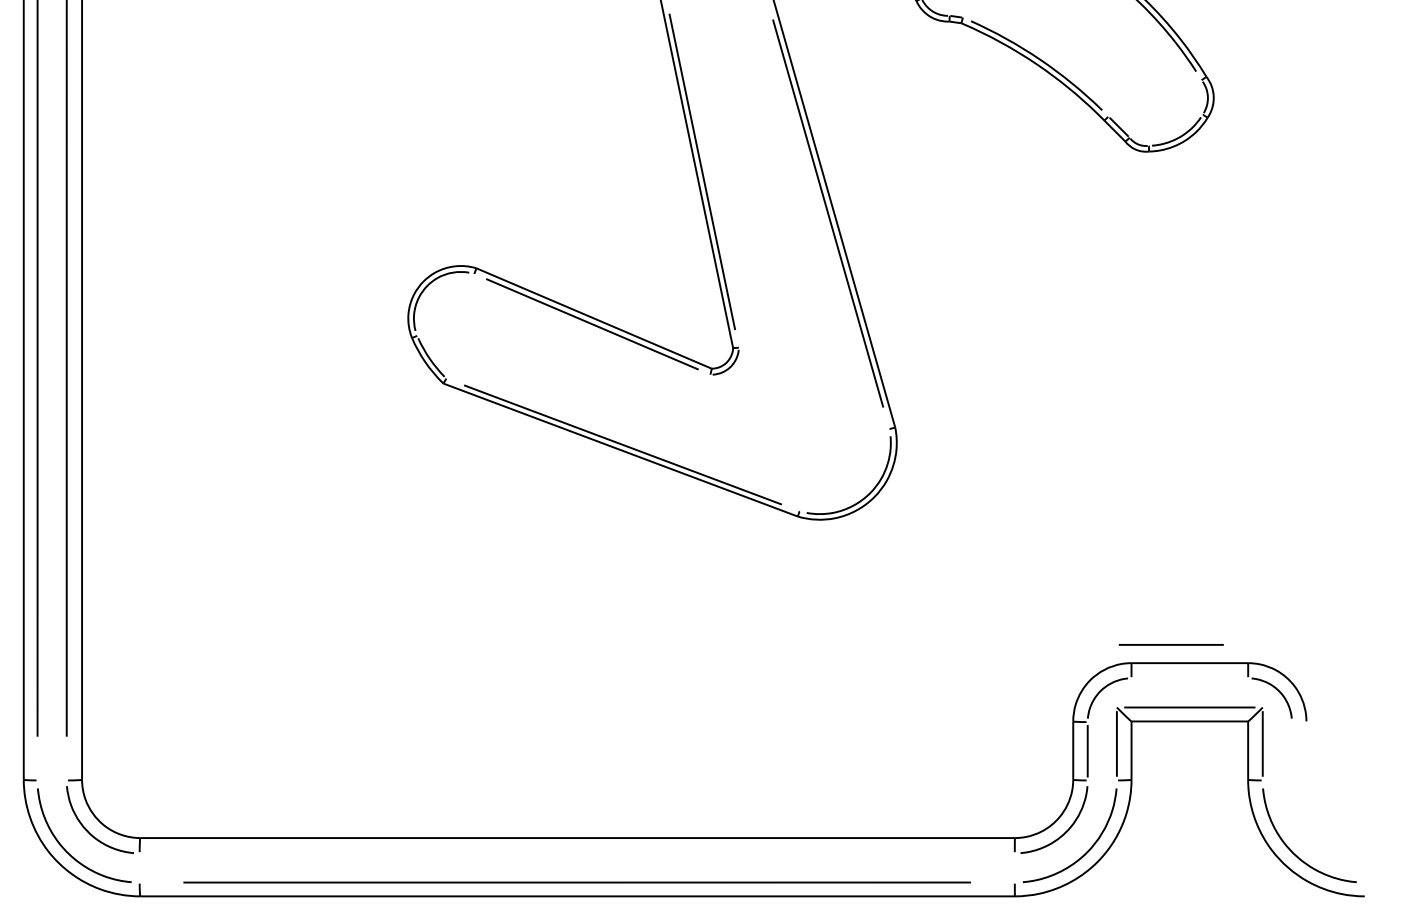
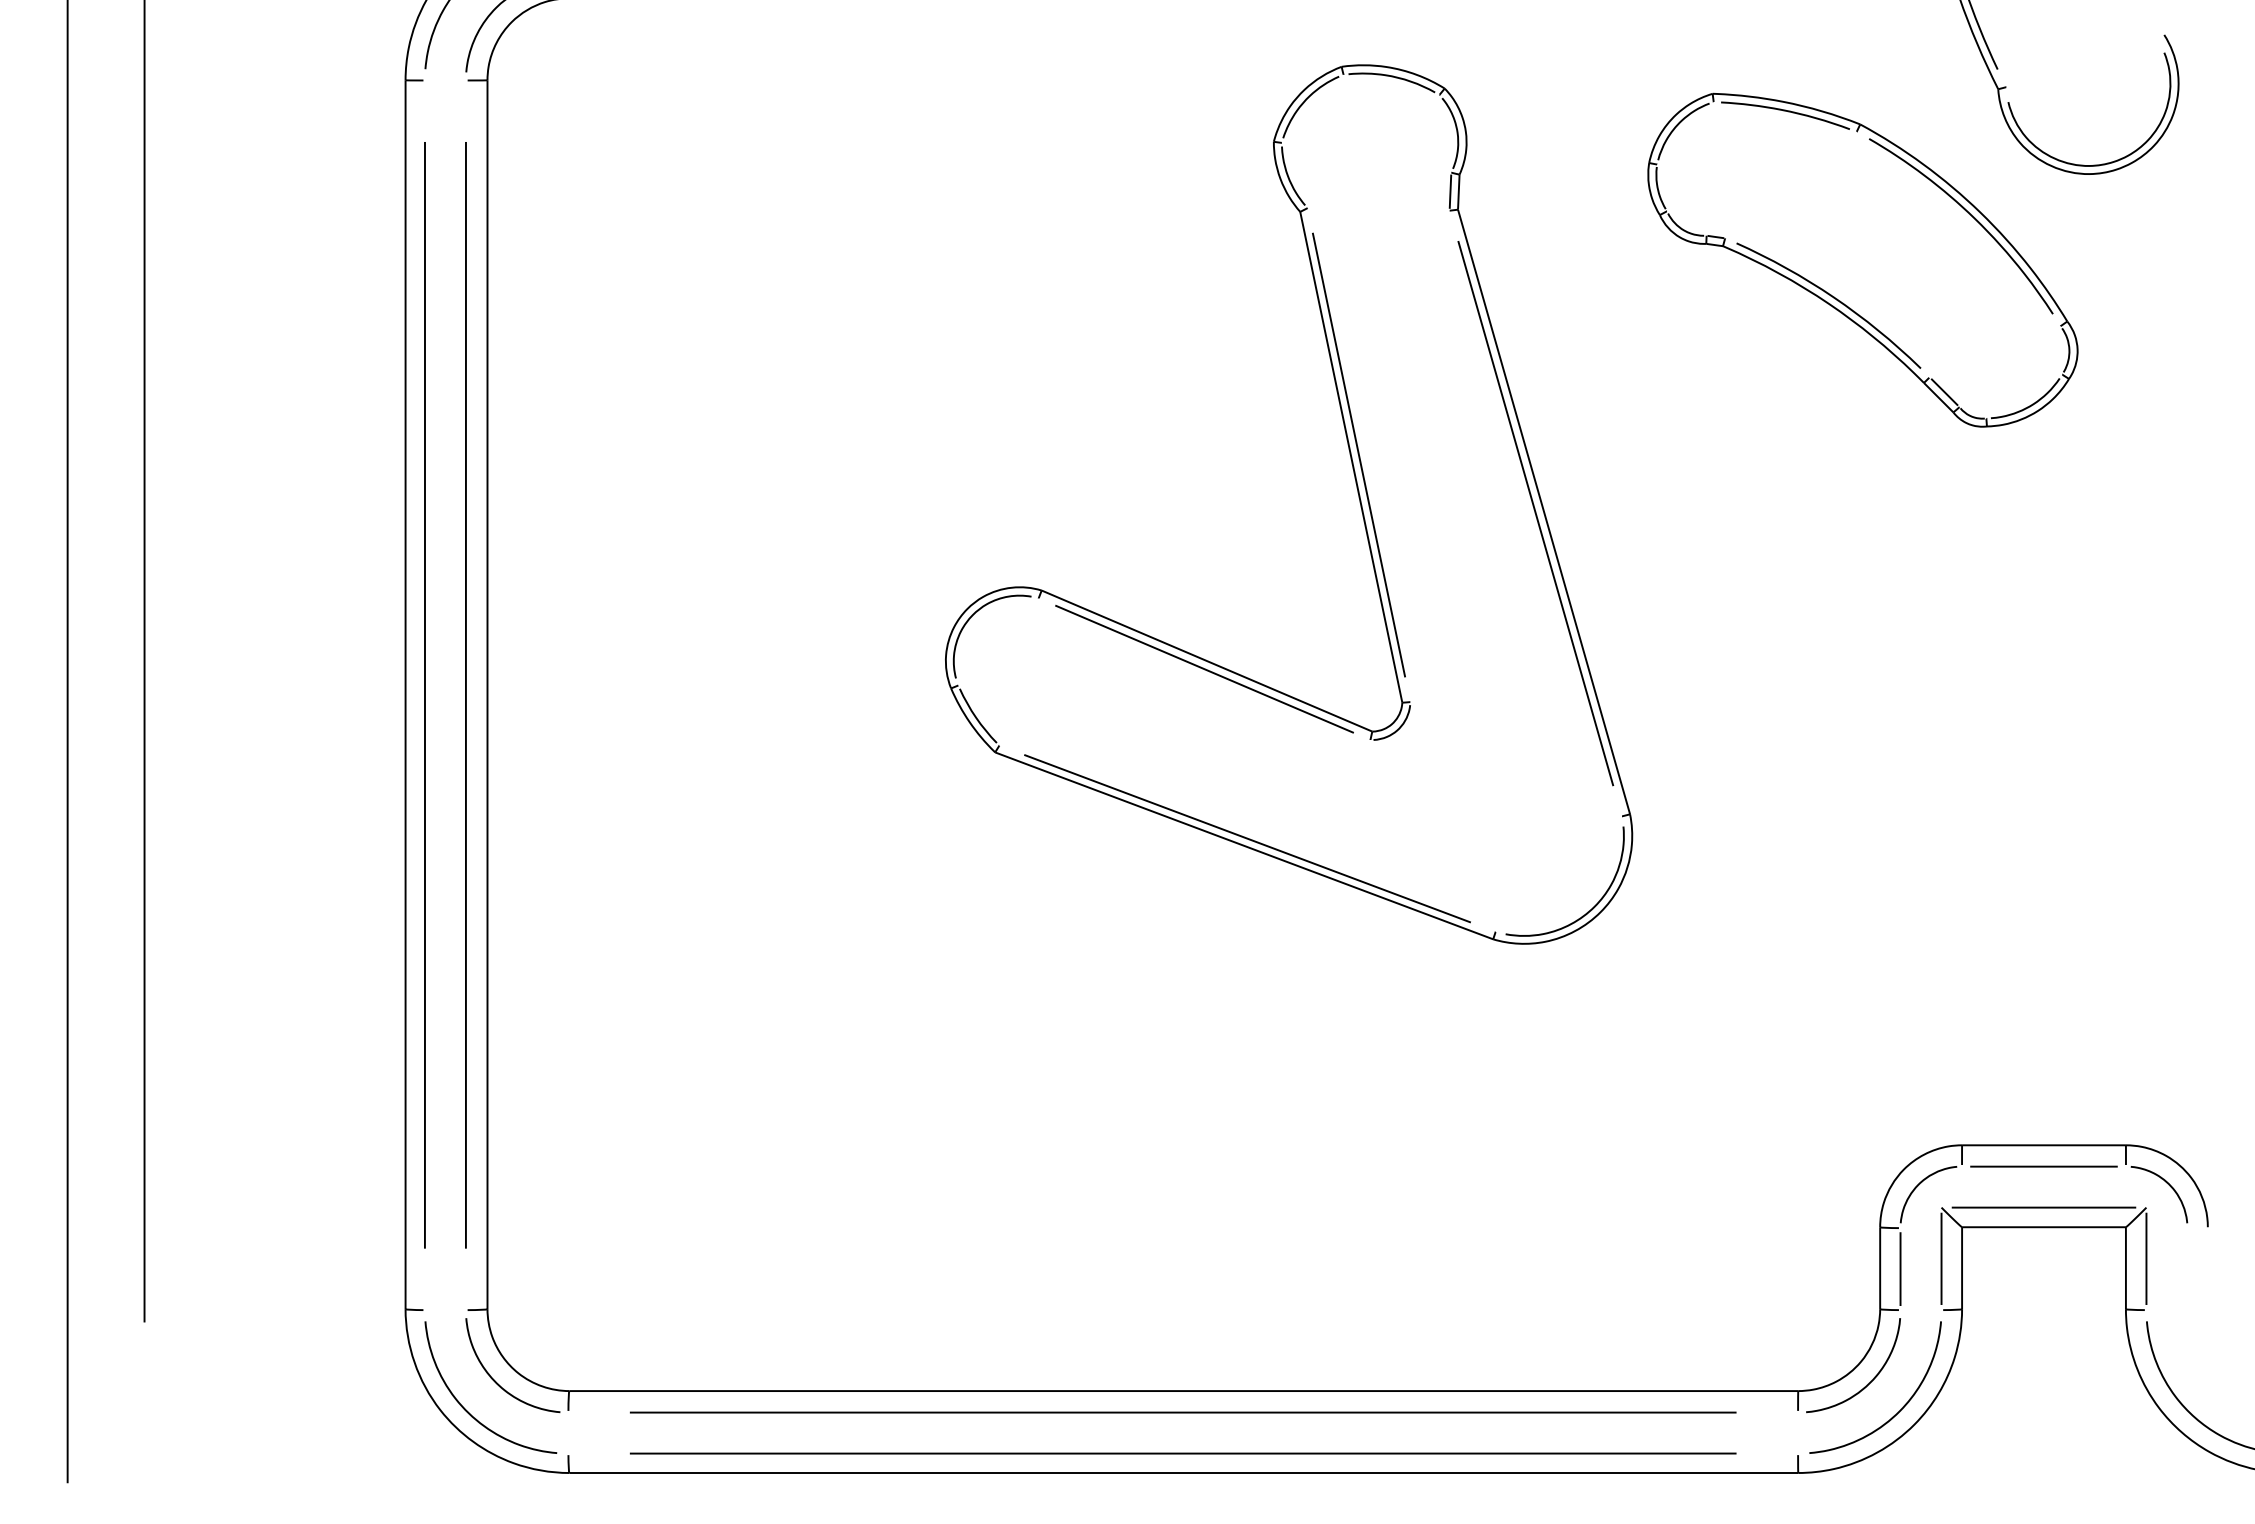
line: (1170, 644) -> (2043, 1166), moved
line: (577, 853) -> (1183, 1412), added

